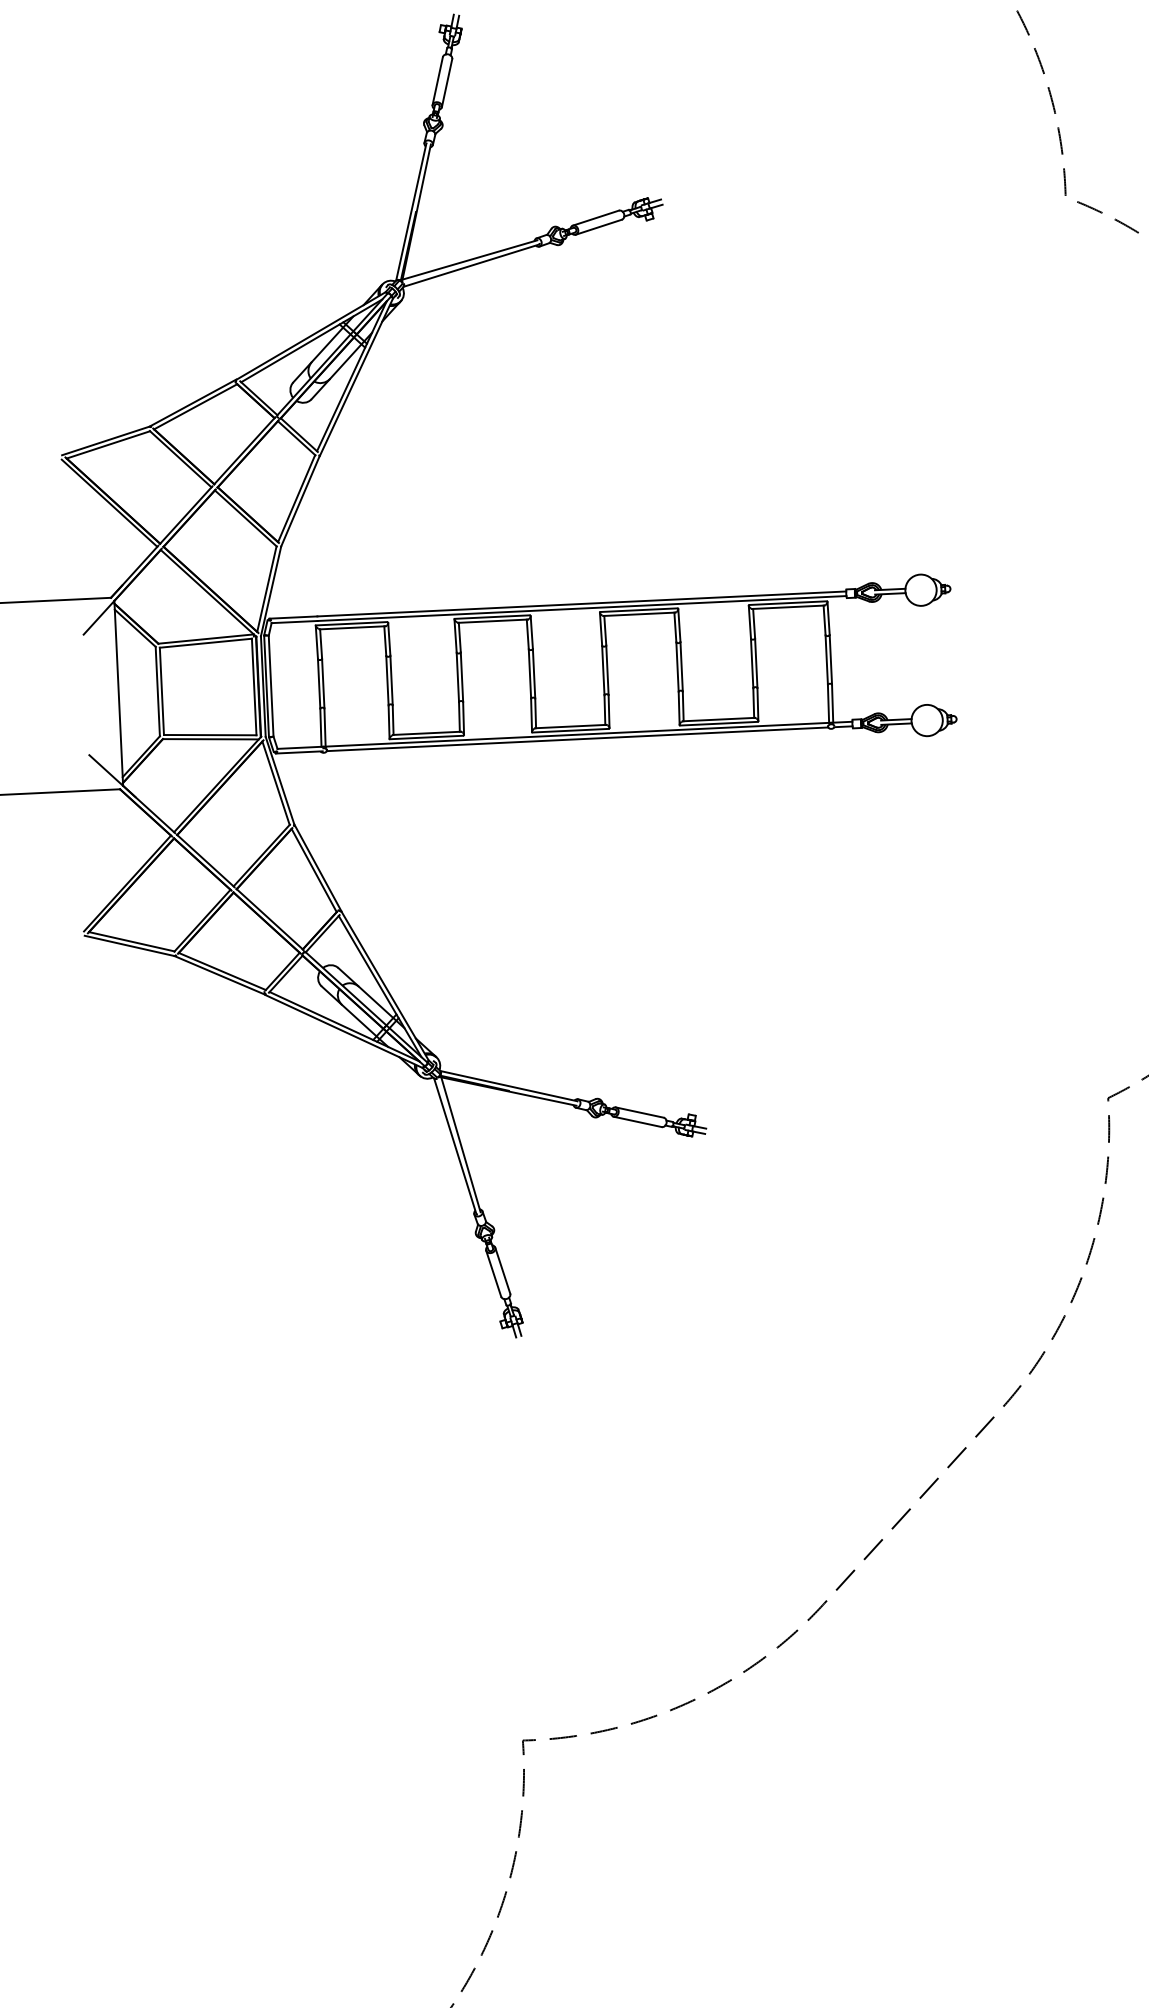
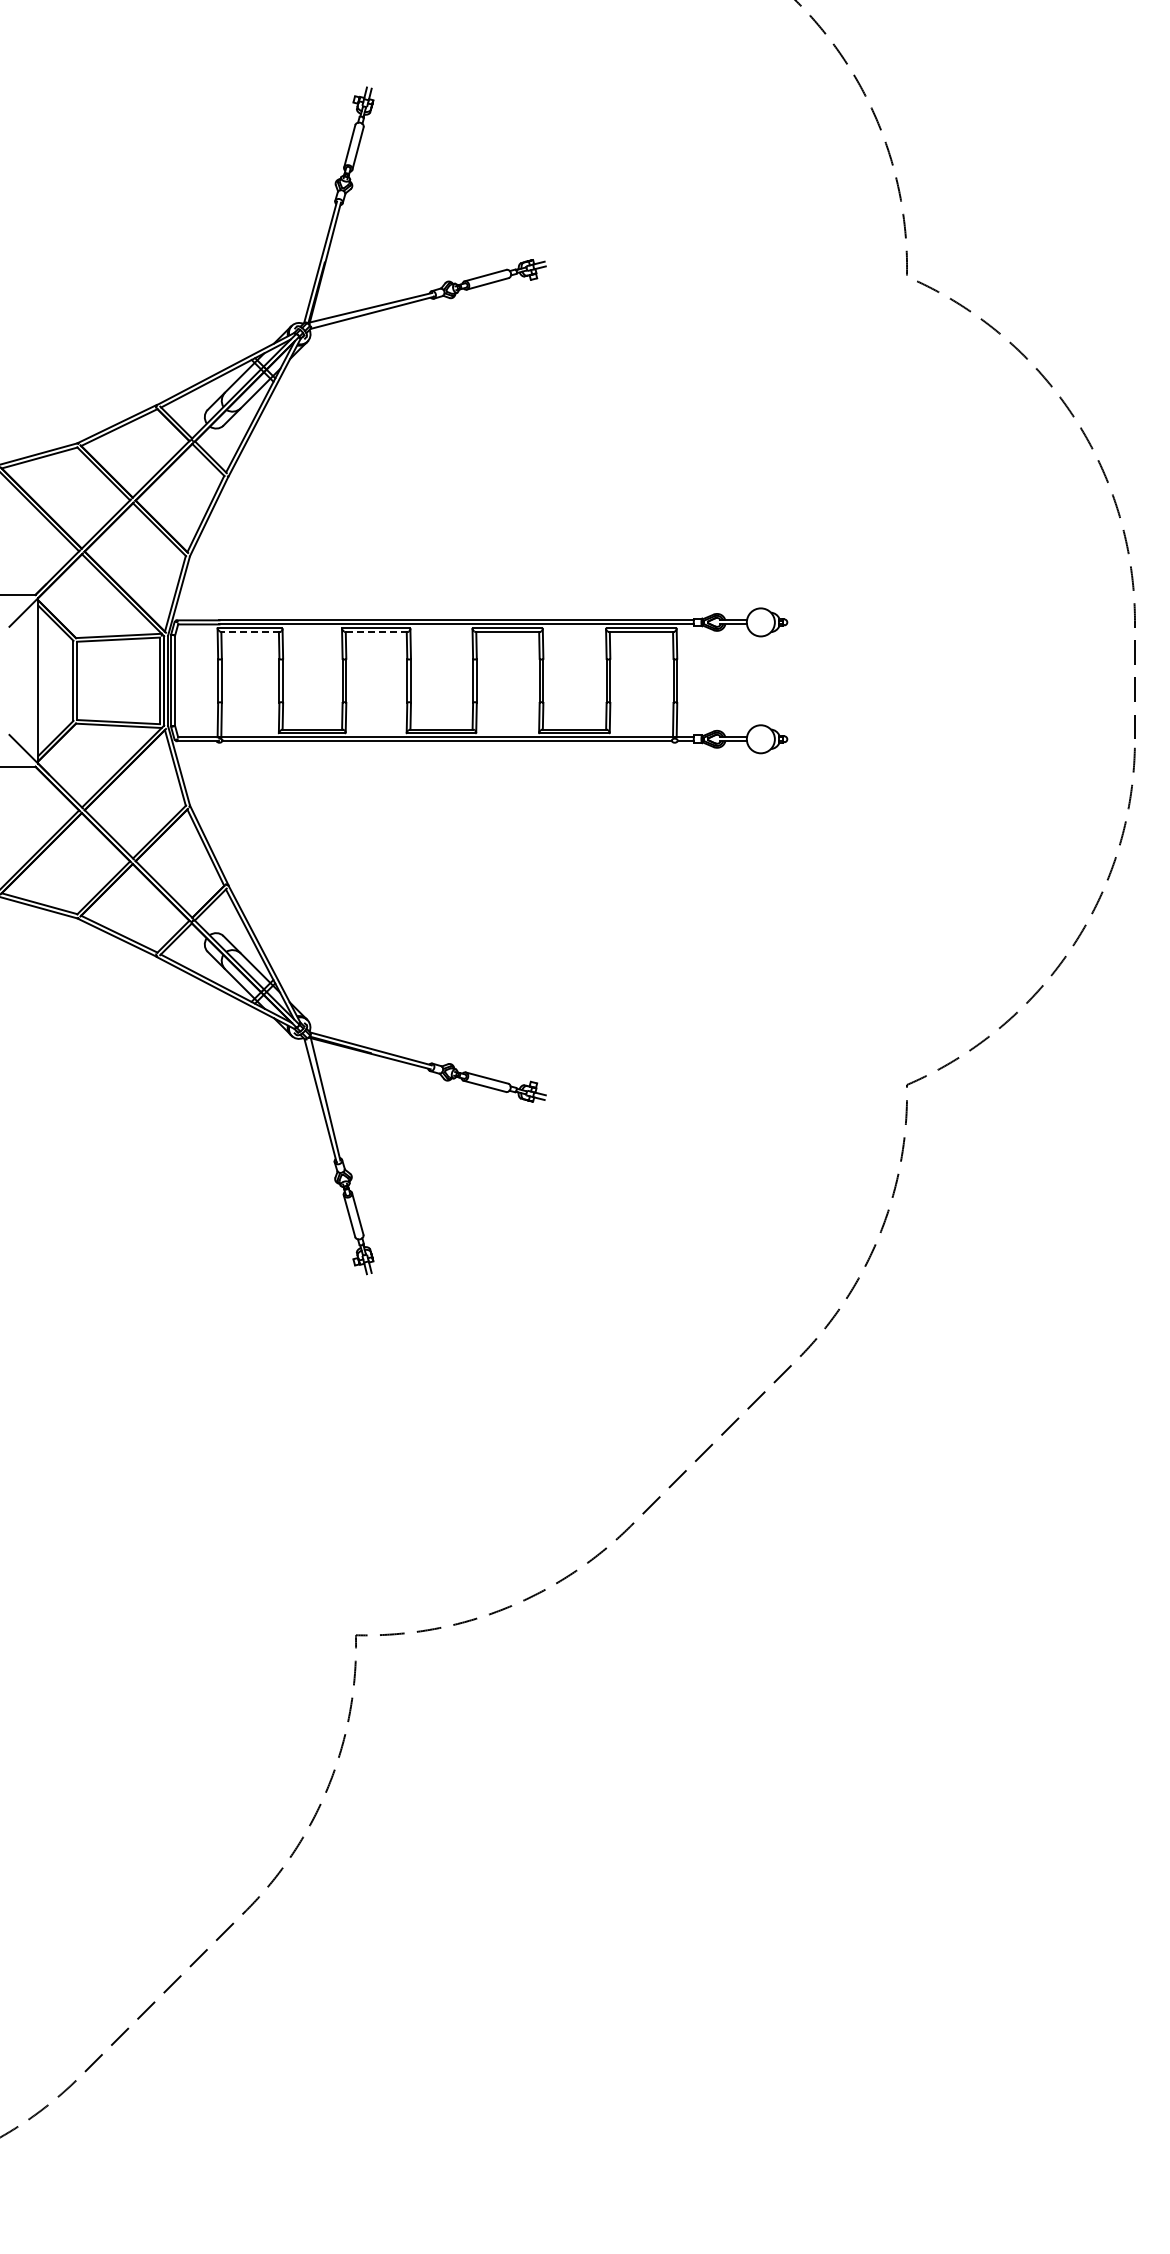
line: (493, 621) -> (376, 632), solid -> dashed
line: (352, 628) -> (250, 632), solid -> dashed

